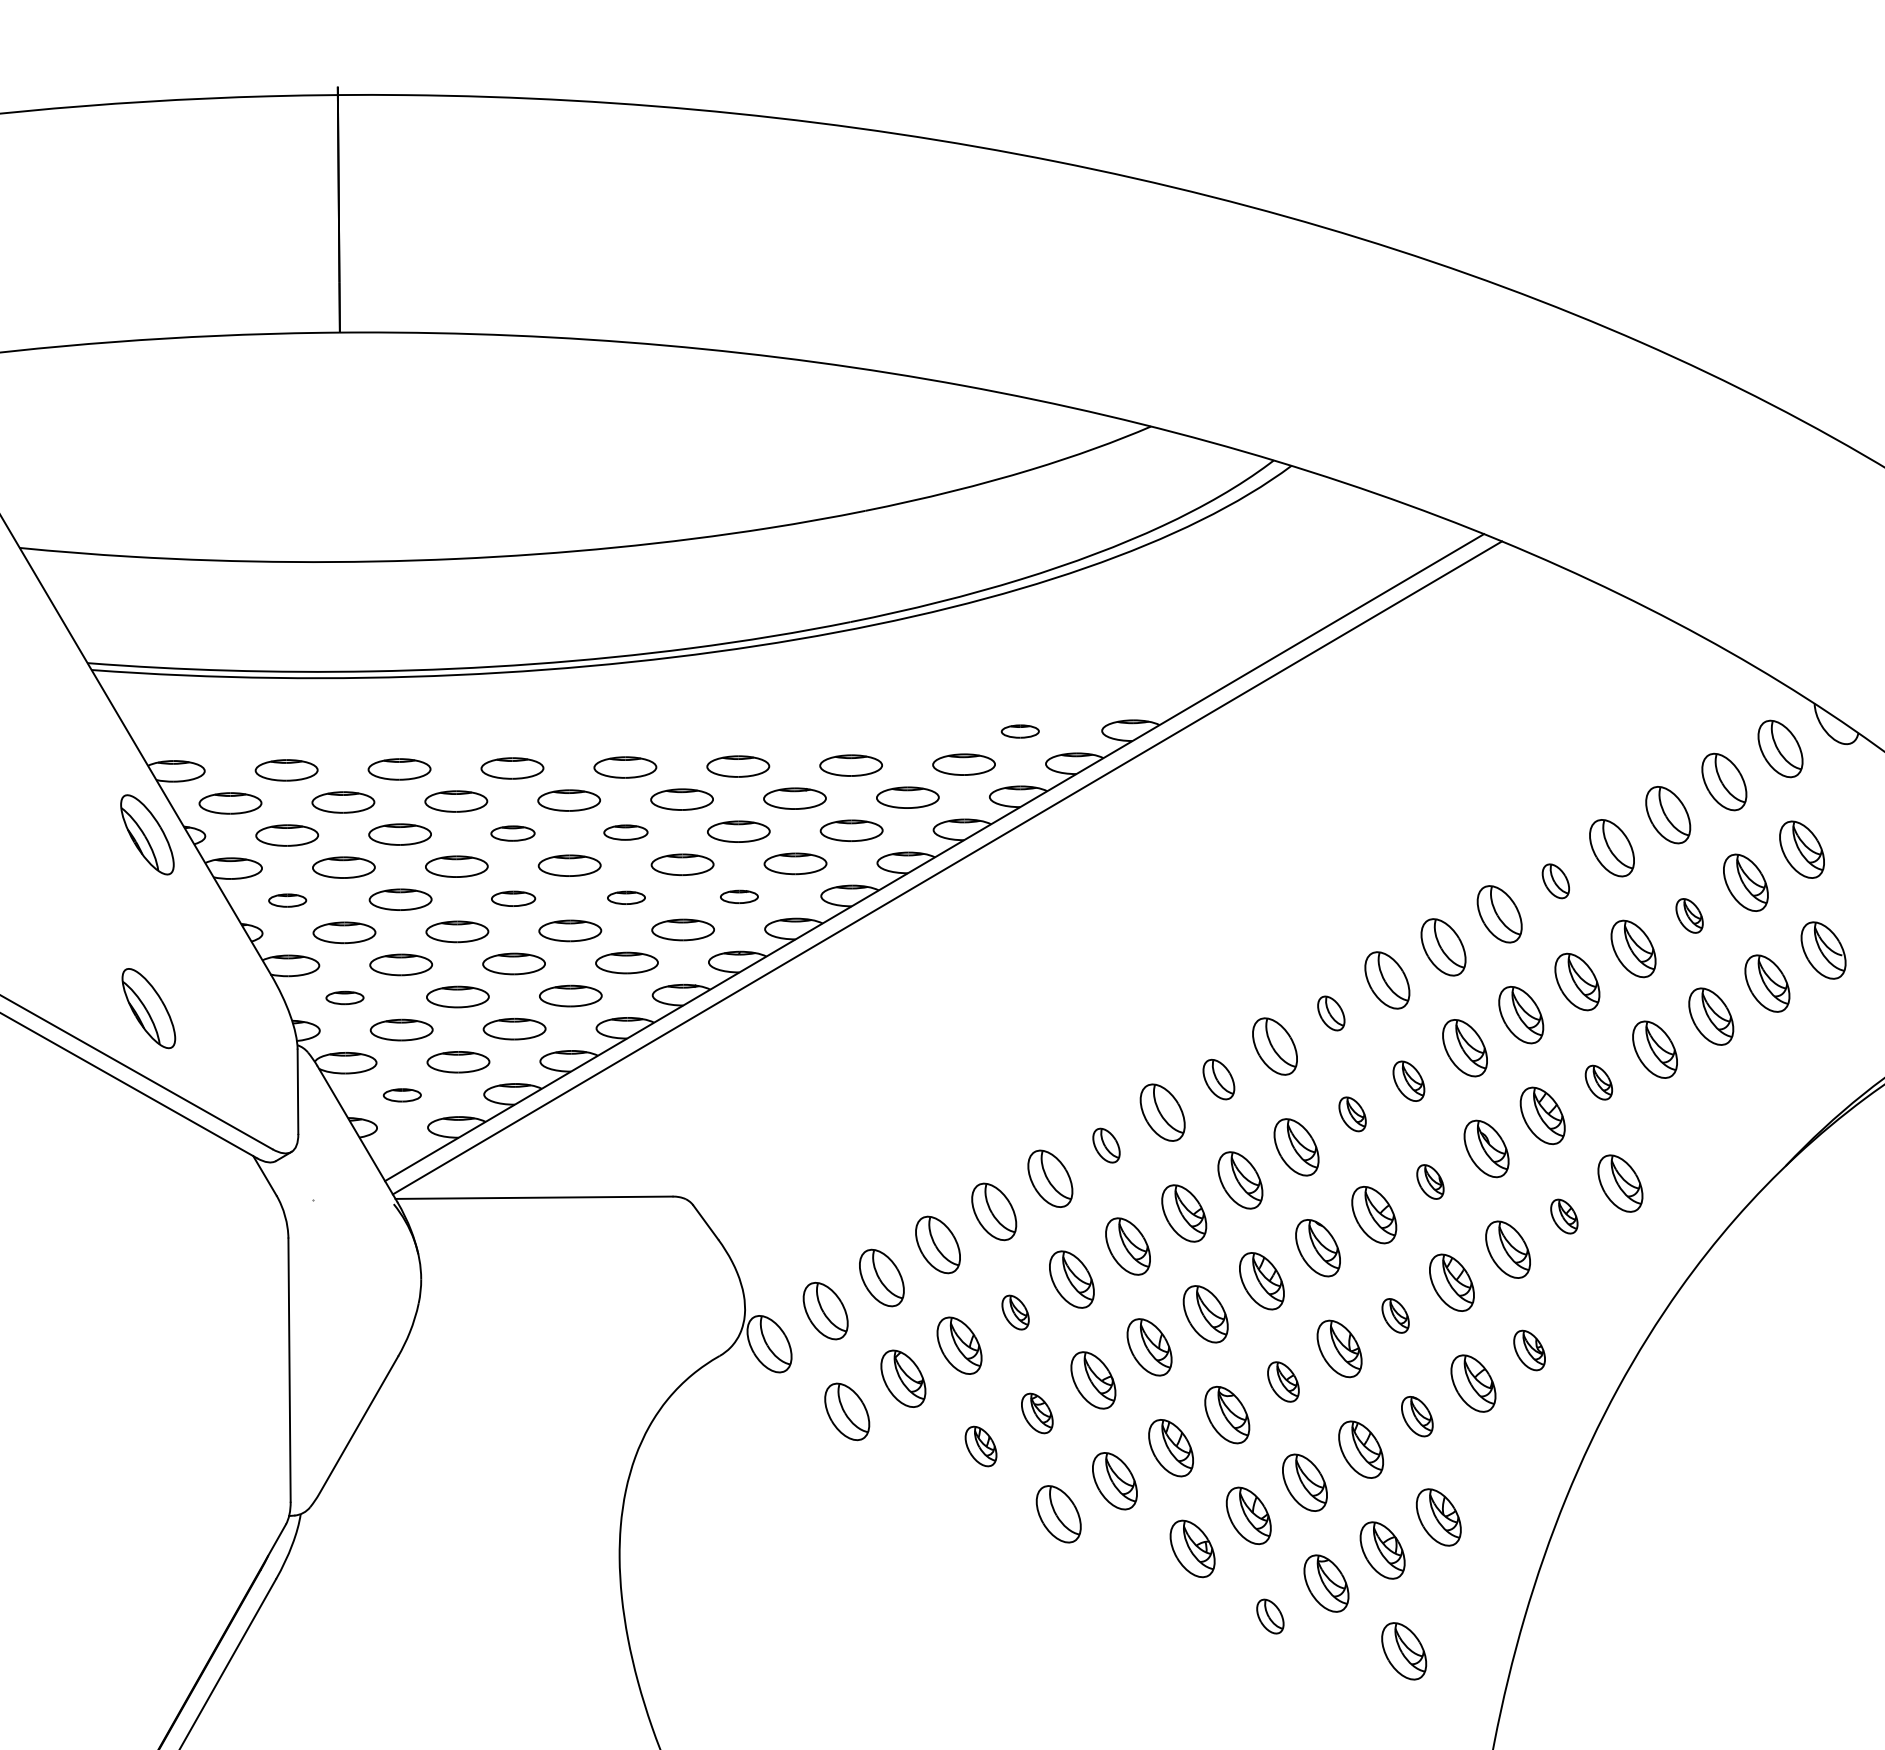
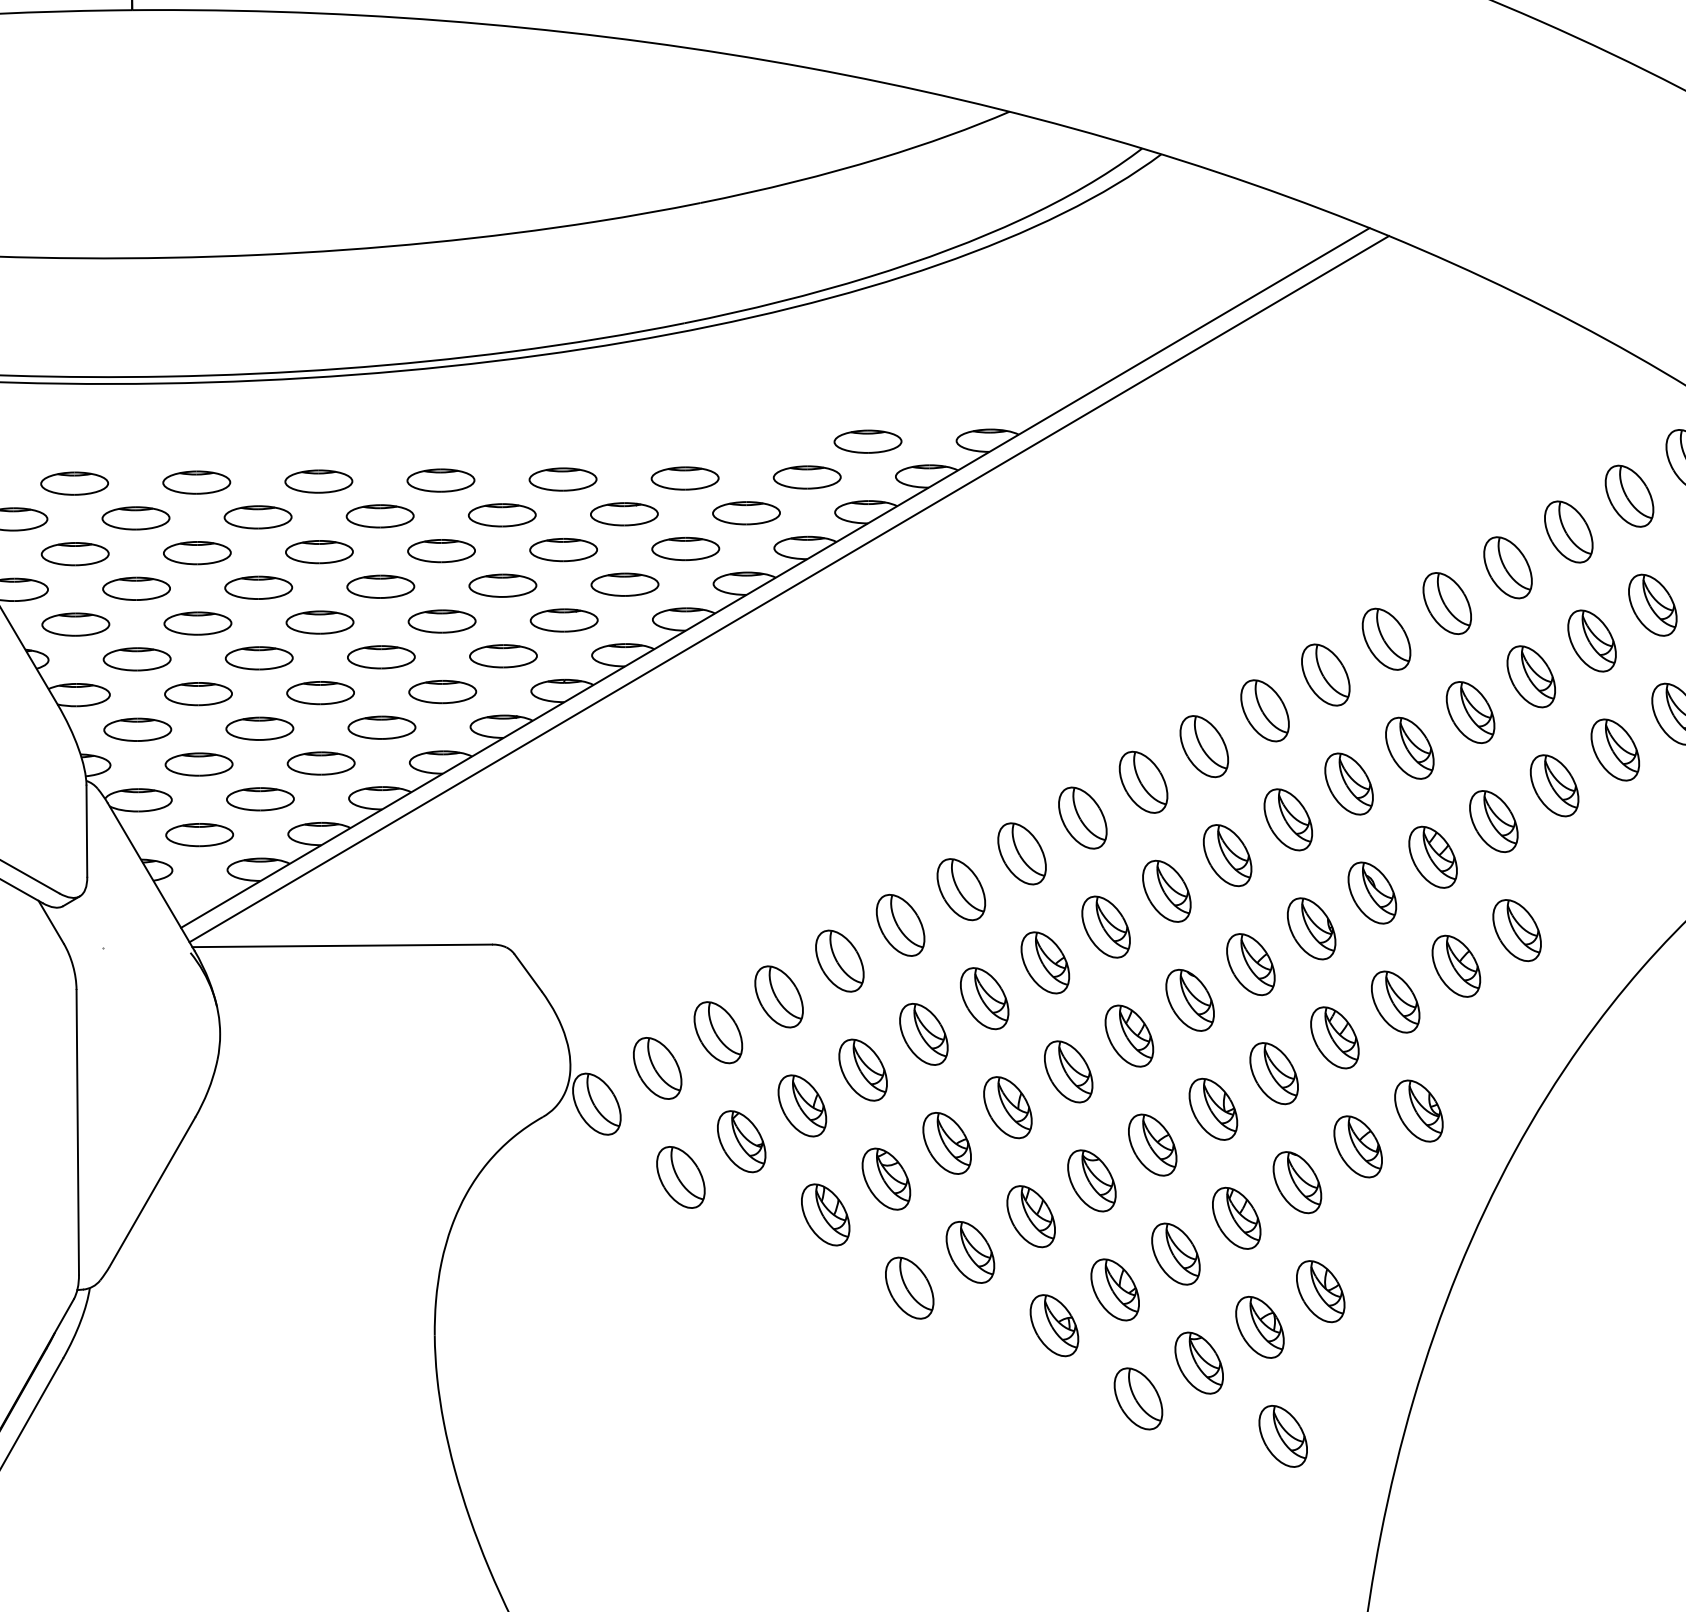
part: (1020, 731) -> (868, 441), size x1.67
part: (625, 832) -> (441, 550), size x1.43
part: (512, 833) -> (318, 551), size x1.43
part: (1555, 881) -> (1446, 603), size x1.67
part: (739, 896) -> (564, 620), size x1.67
part: (626, 897) -> (442, 621), size x1.67
part: (513, 898) -> (319, 622), size x1.43
part: (287, 900) -> (75, 624), size x1.67
part: (1689, 915) -> (1591, 640), size x1.67
part: (344, 997) -> (137, 729), size x1.67
part: (1331, 1013) -> (1204, 746), size x1.67
part: (1218, 1079) -> (1082, 817), size x1.43
part: (1408, 1081) -> (1287, 820), size x1.43
part: (1598, 1082) -> (1493, 821), size x1.67
part: (402, 1095) -> (199, 835), size x1.67
part: (1352, 1114) -> (1227, 855), size x1.67
part: (1106, 1145) -> (961, 889), size x1.67
part: (1430, 1181) -> (1311, 928), size x1.67
part: (1564, 1216) -> (1456, 966), size x1.67
part: (1015, 1312) -> (862, 1069), size x1.67
part: (1395, 1315) -> (1273, 1073), size x1.67
part: (1529, 1350) -> (1418, 1111), size x1.43
part: (1283, 1381) -> (1152, 1144), size x1.43
part: (1037, 1413) -> (886, 1179), size x1.43
part: (1417, 1416) -> (1297, 1182), size x1.43
part: (980, 1446) -> (825, 1214), size x1.43
part: (1270, 1616) -> (1138, 1398), size x1.67

